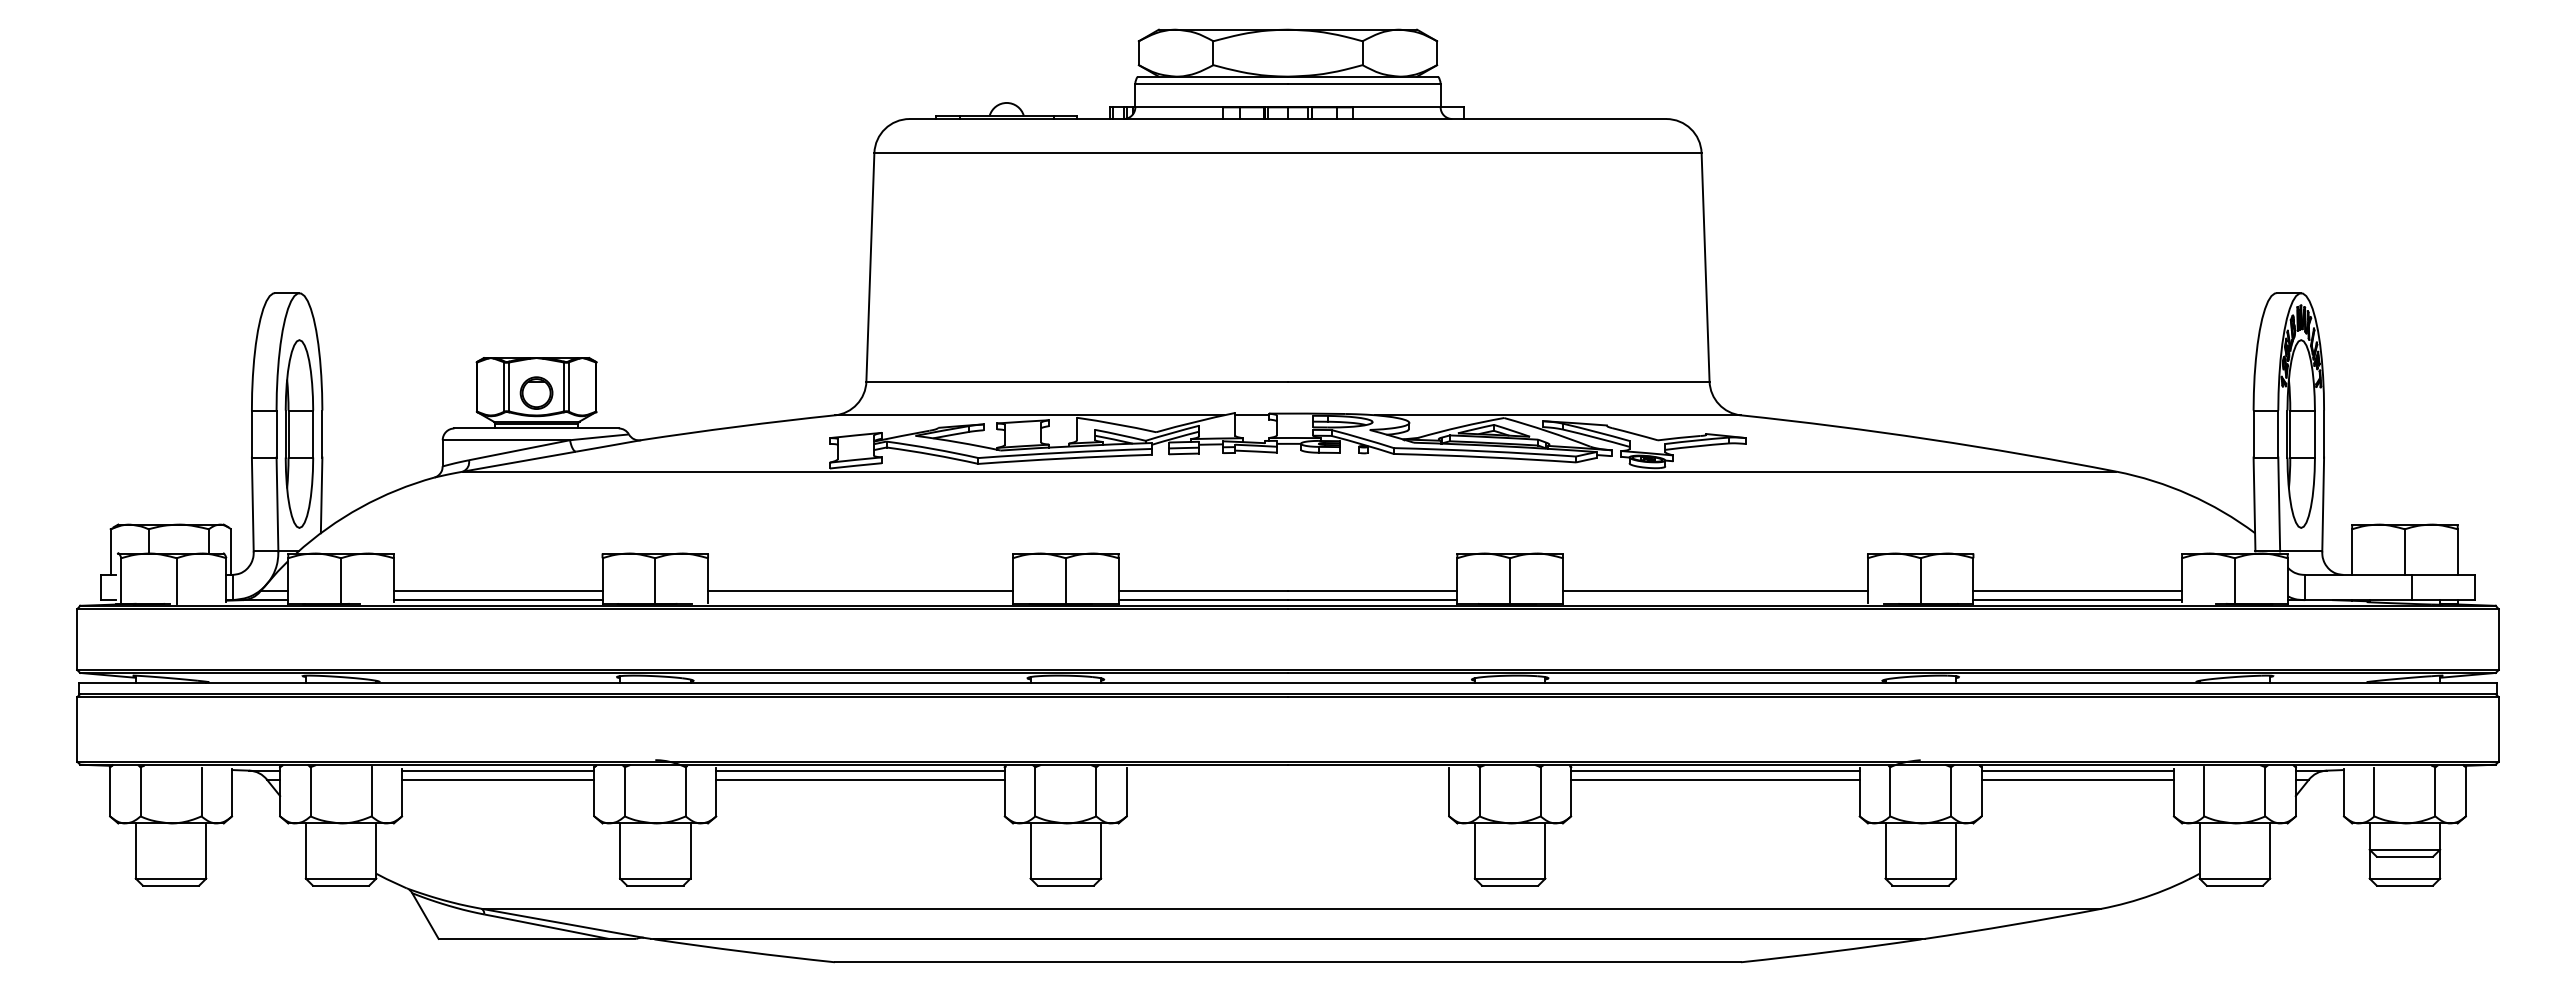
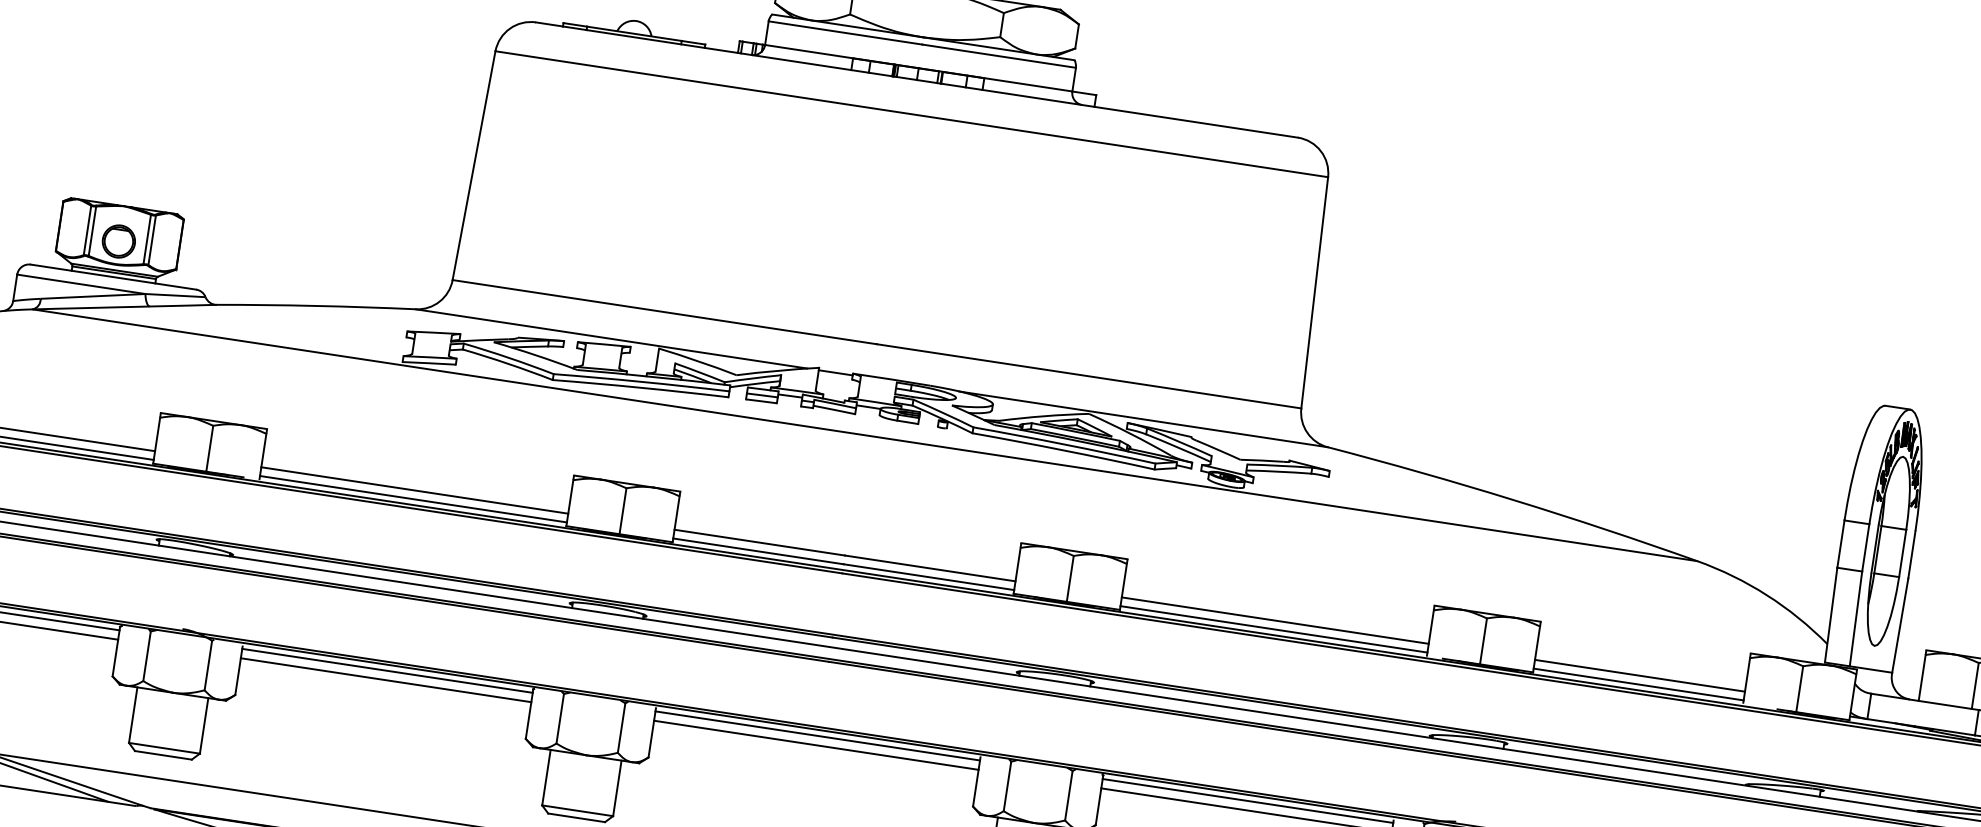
line: (860, 600) -> (413, 499), added
line: (1714, 600) -> (1272, 629), added
line: (1287, 770) -> (817, 735), added
line: (1287, 779) -> (815, 744), added

